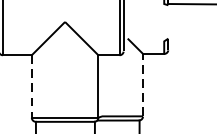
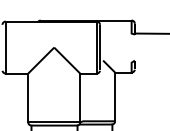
line: (143, 84) -> (115, 96), dashed -> solid
line: (32, 87) -> (28, 98), dashed -> solid

